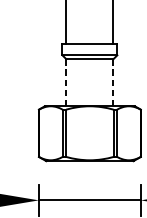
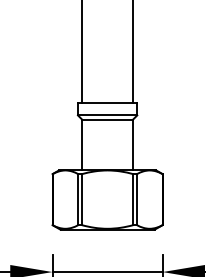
line: (66, 83) -> (82, 145), dashed -> solid
line: (113, 83) -> (133, 145), dashed -> solid

